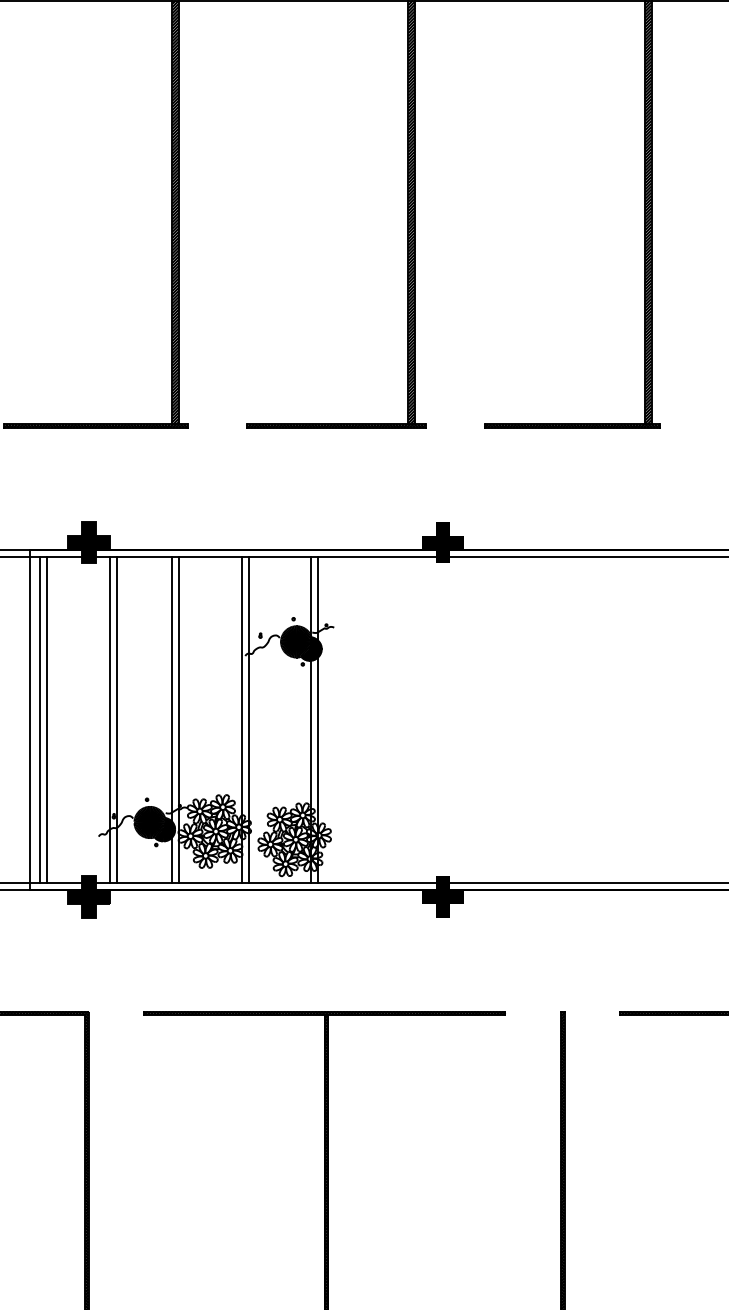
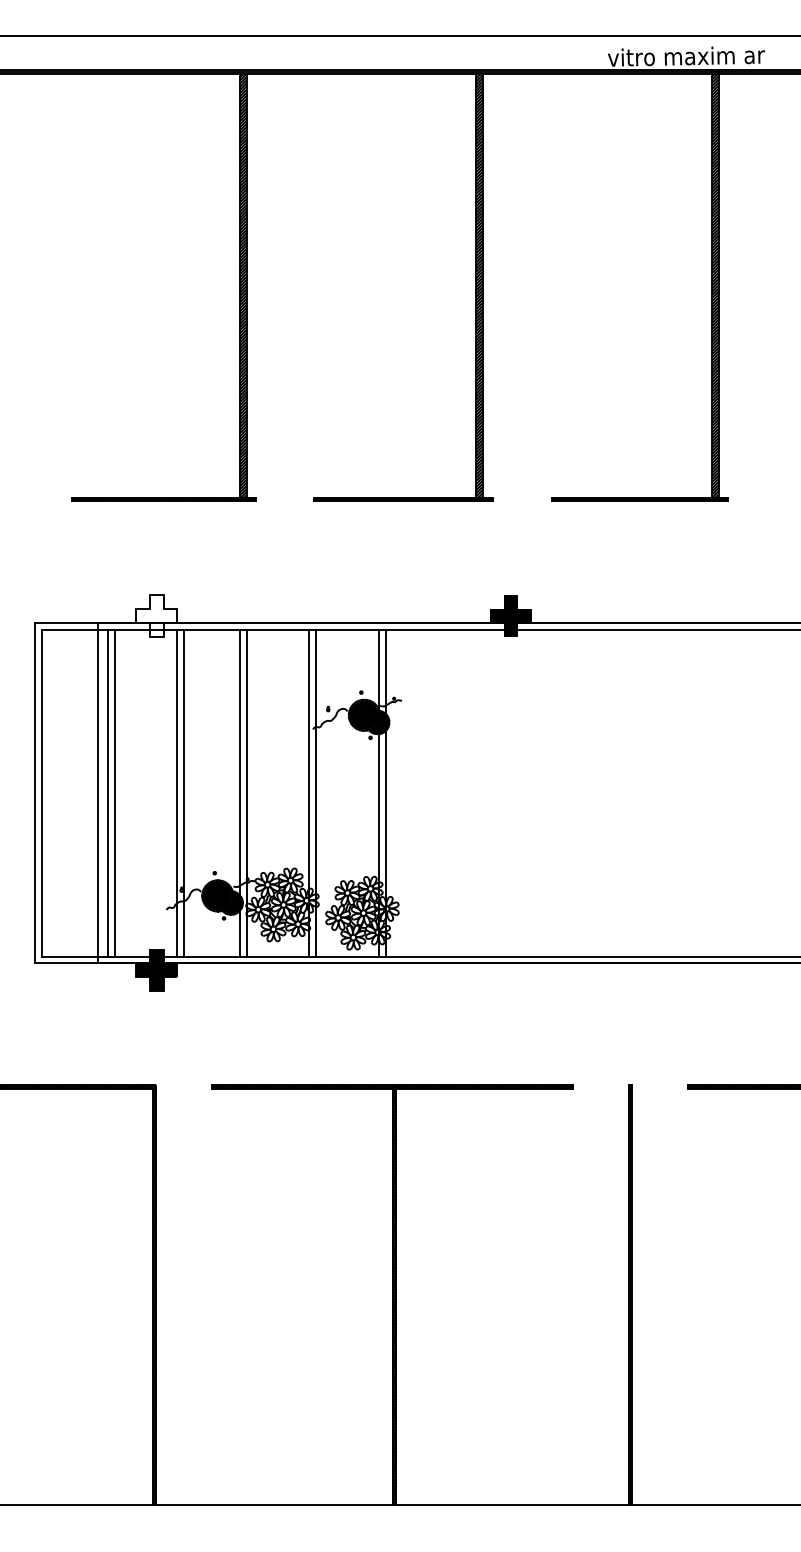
fill: (88, 542) -> (156, 615), removed
fill: (442, 897) -> (510, 970), removed

